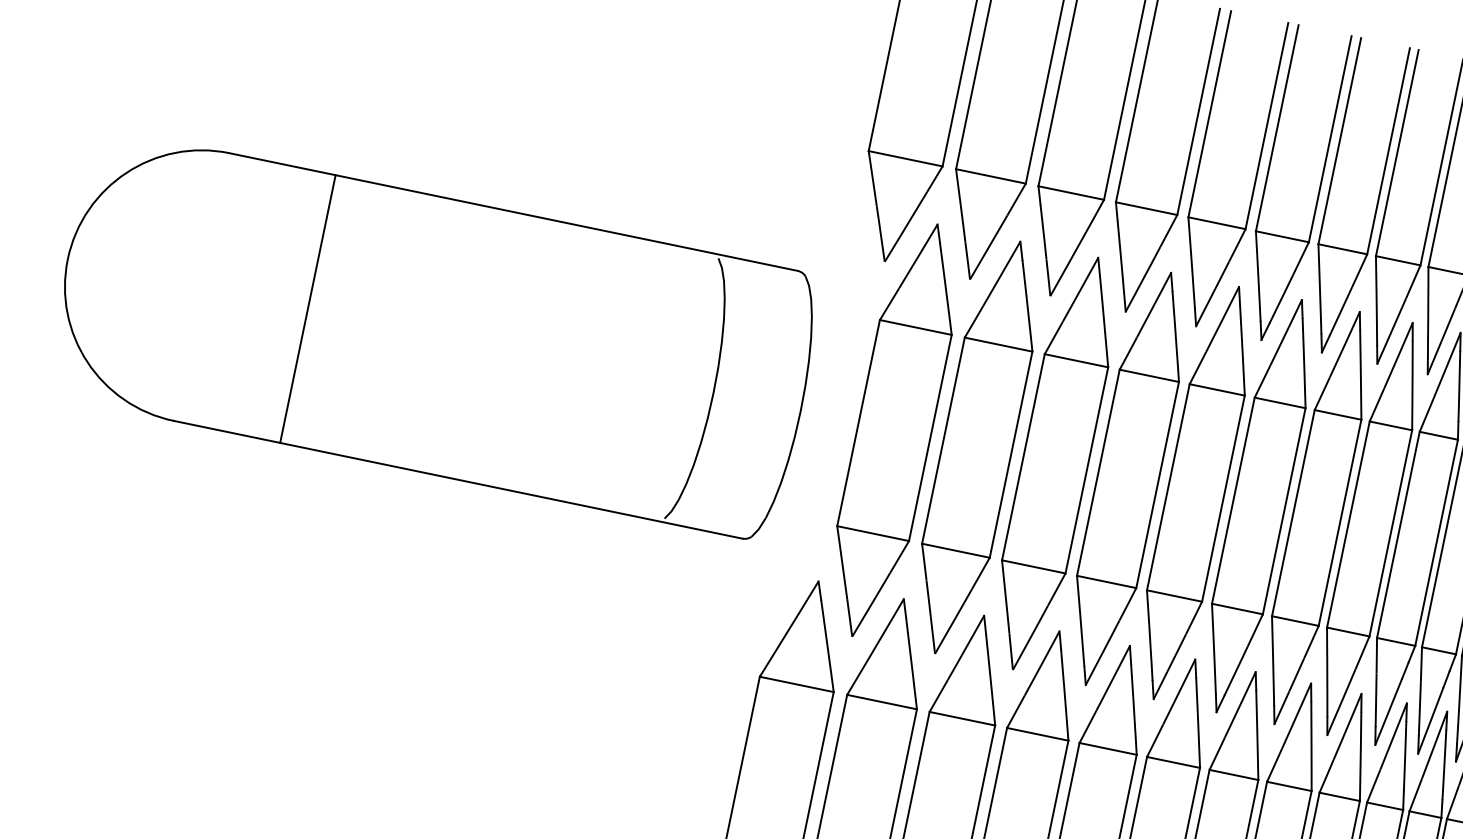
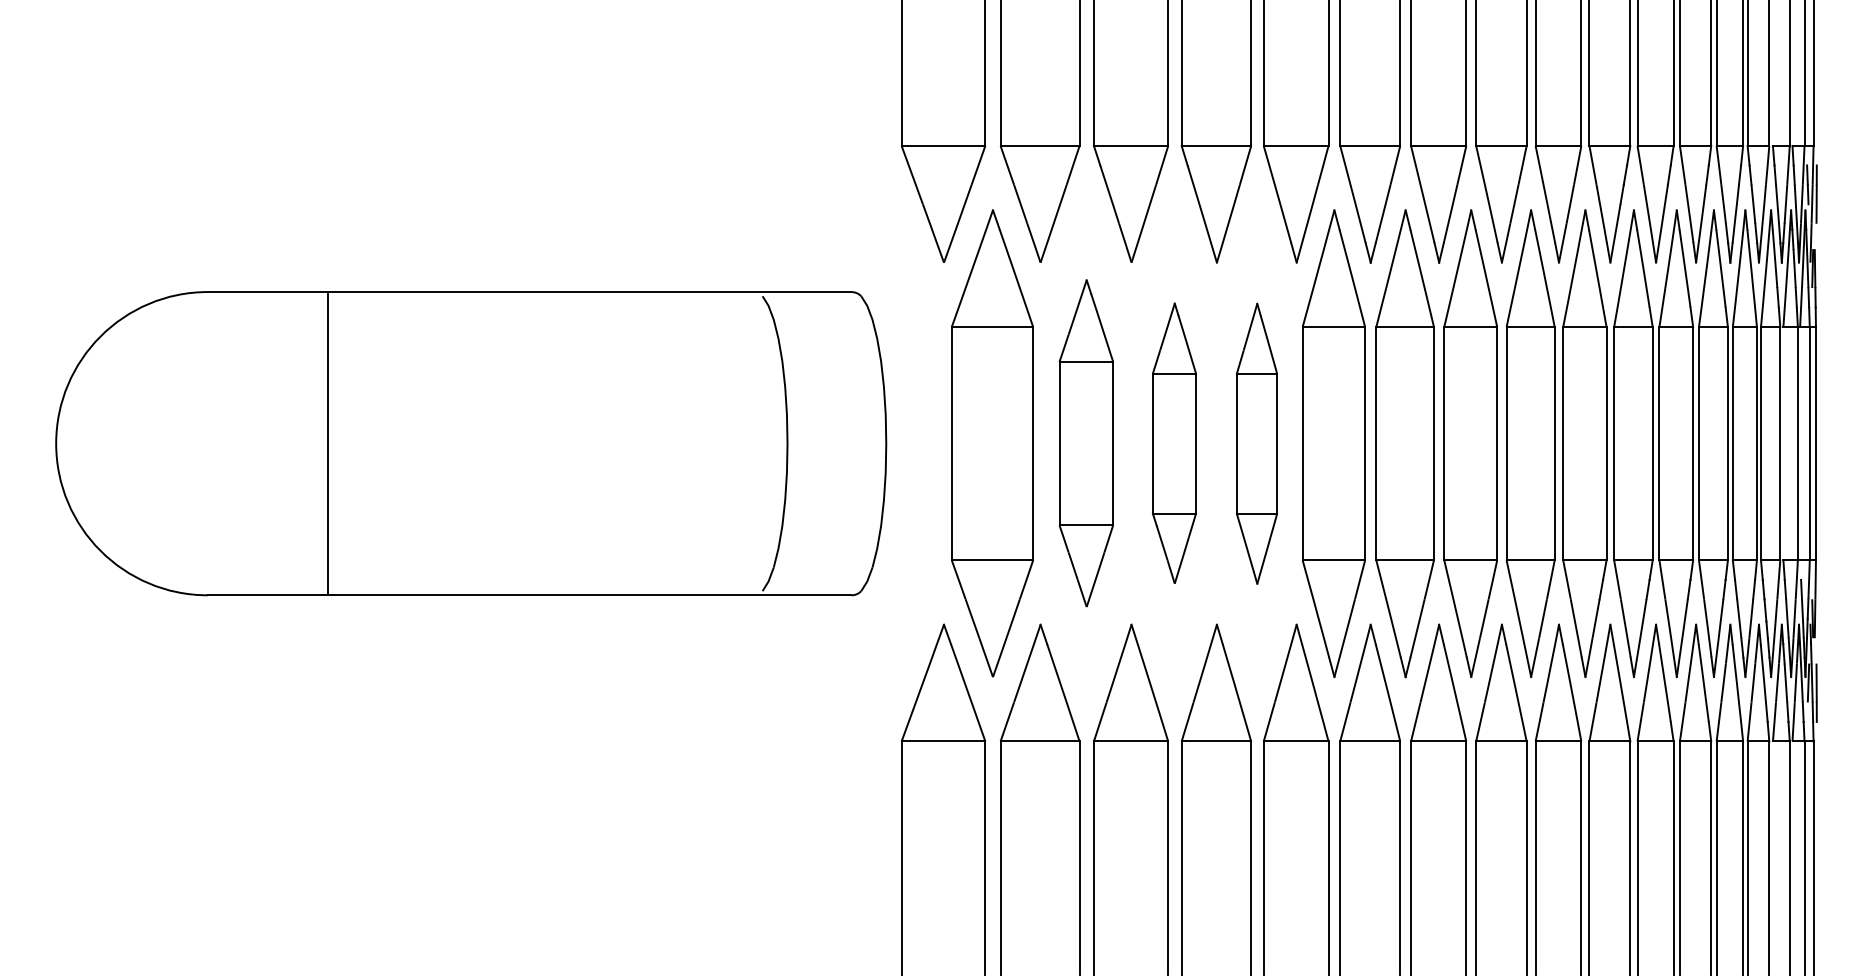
part: (977, 447) -> (1086, 443), size x0.7
part: (1055, 463) -> (1174, 443), size x0.6
part: (1127, 478) -> (1256, 443), size x0.6

